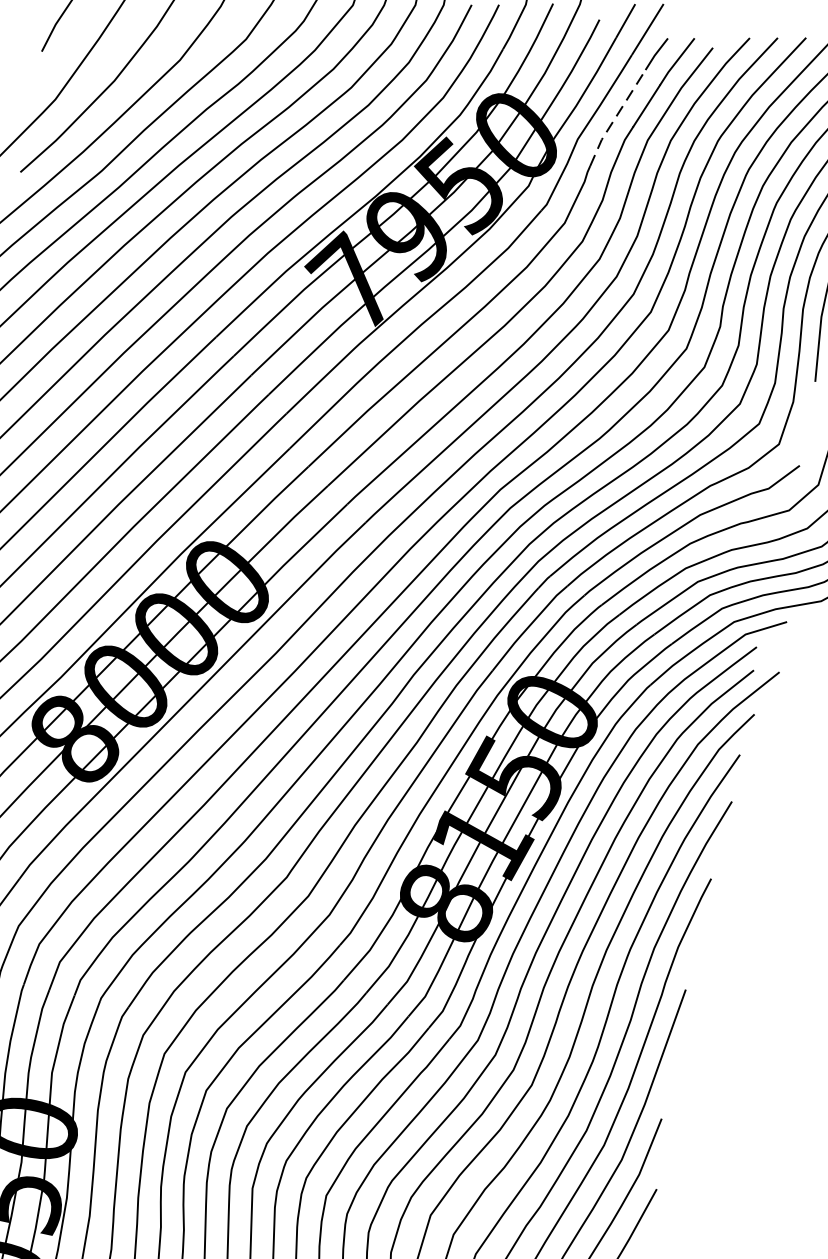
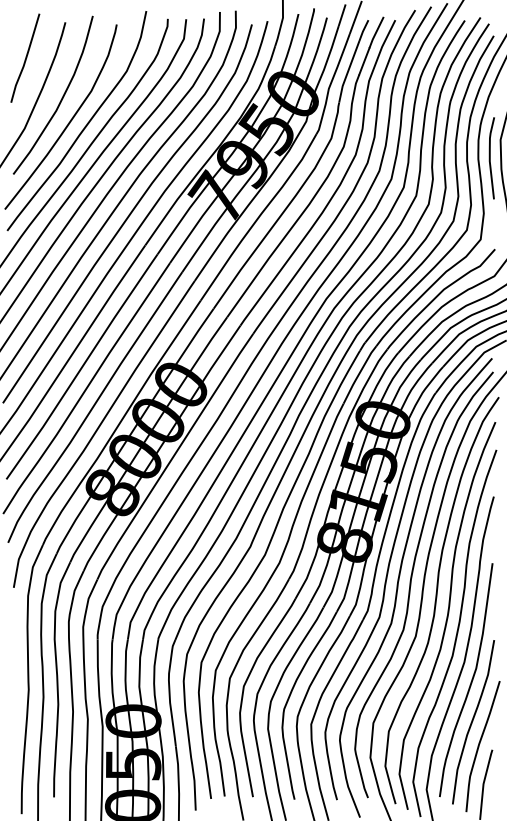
line: (616, 117) -> (348, 71), dashed -> solid

